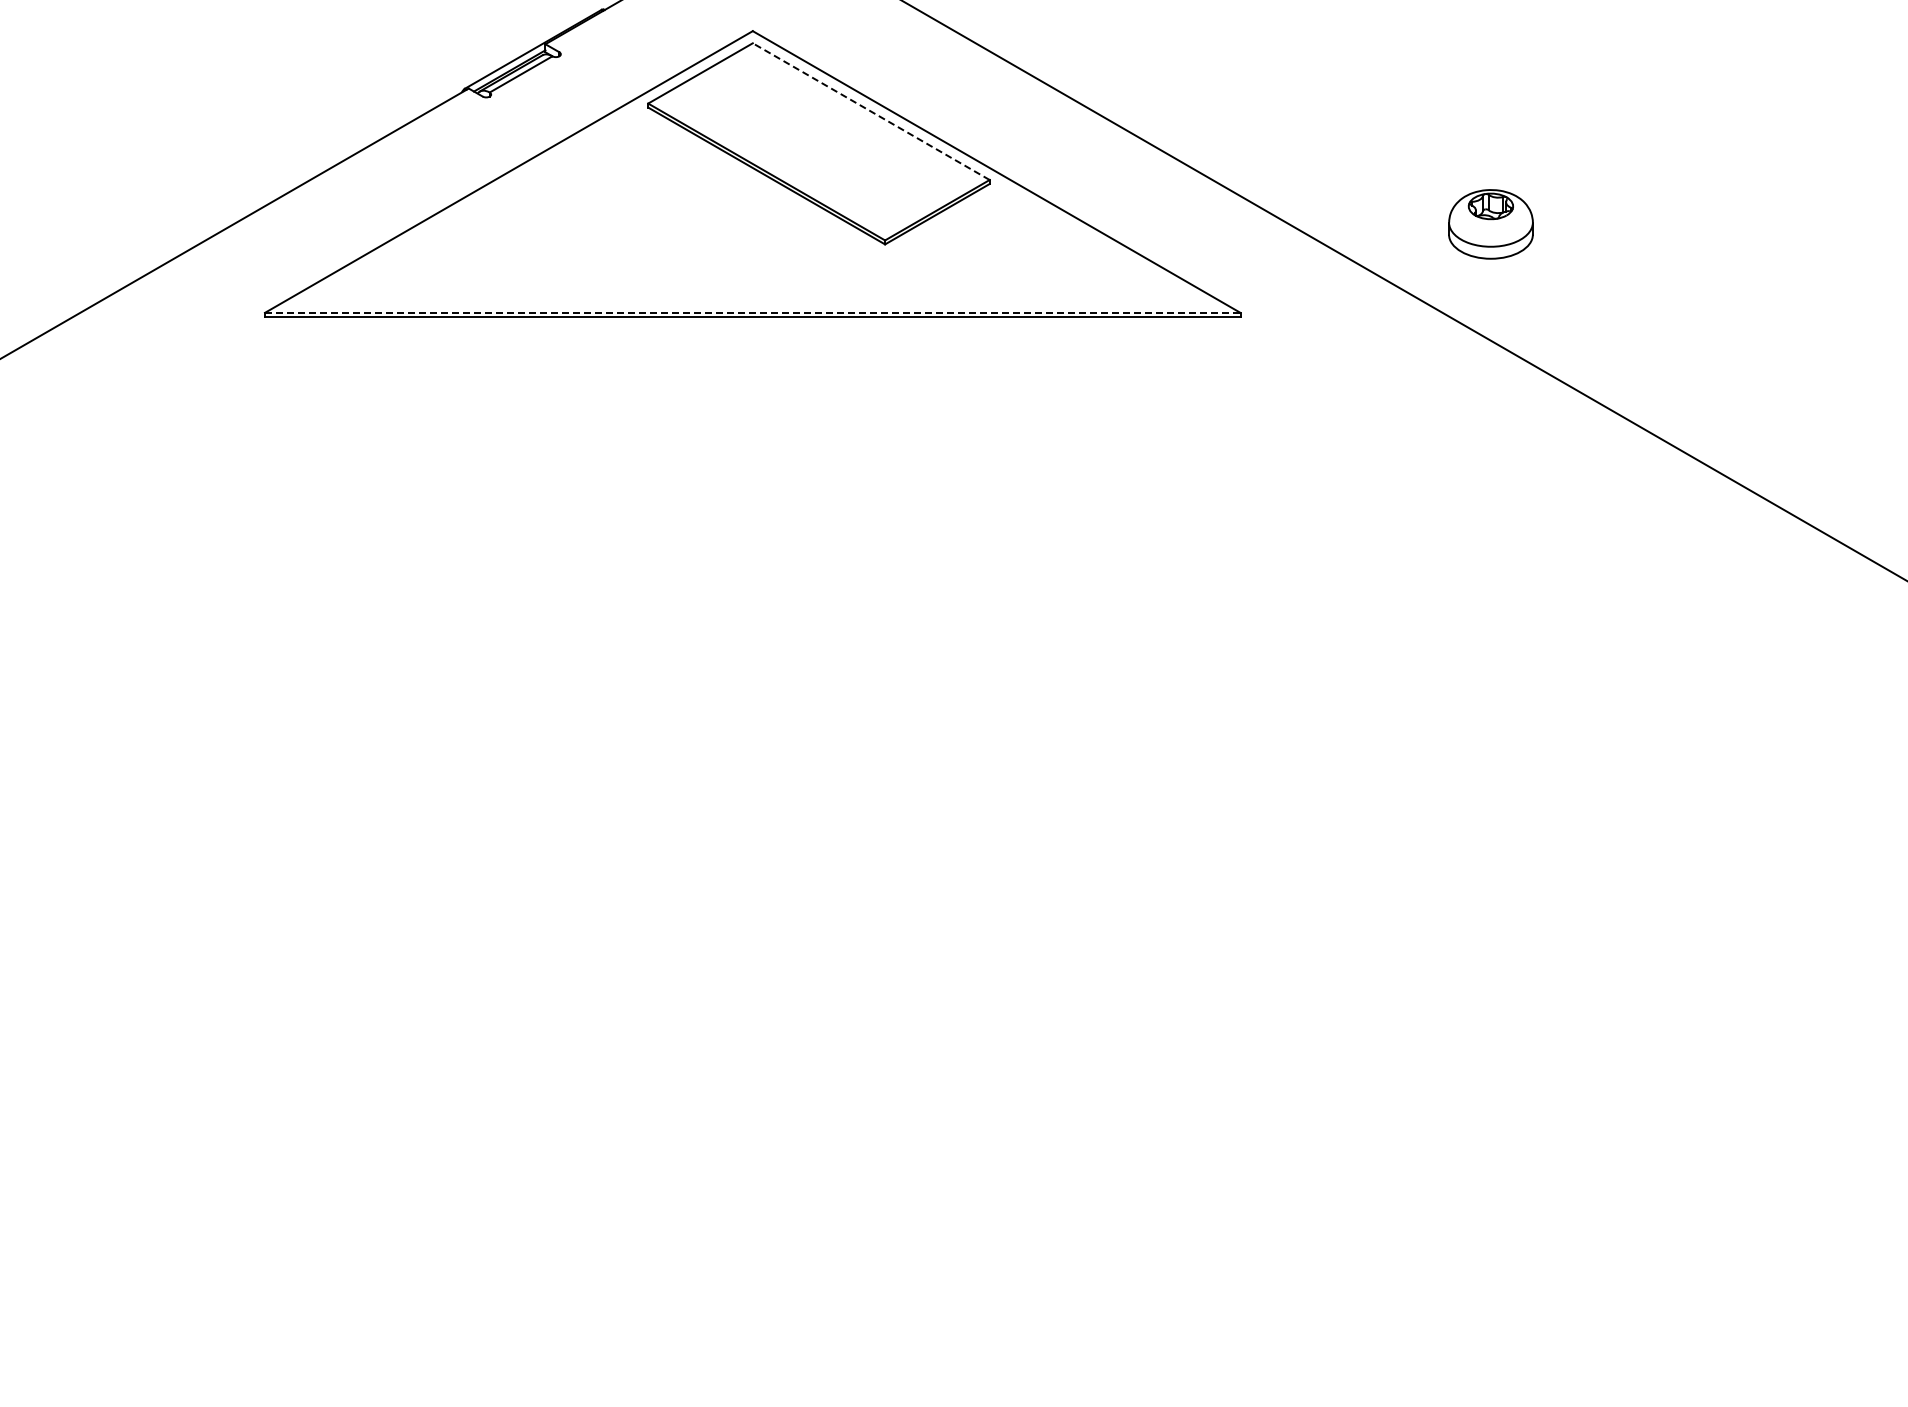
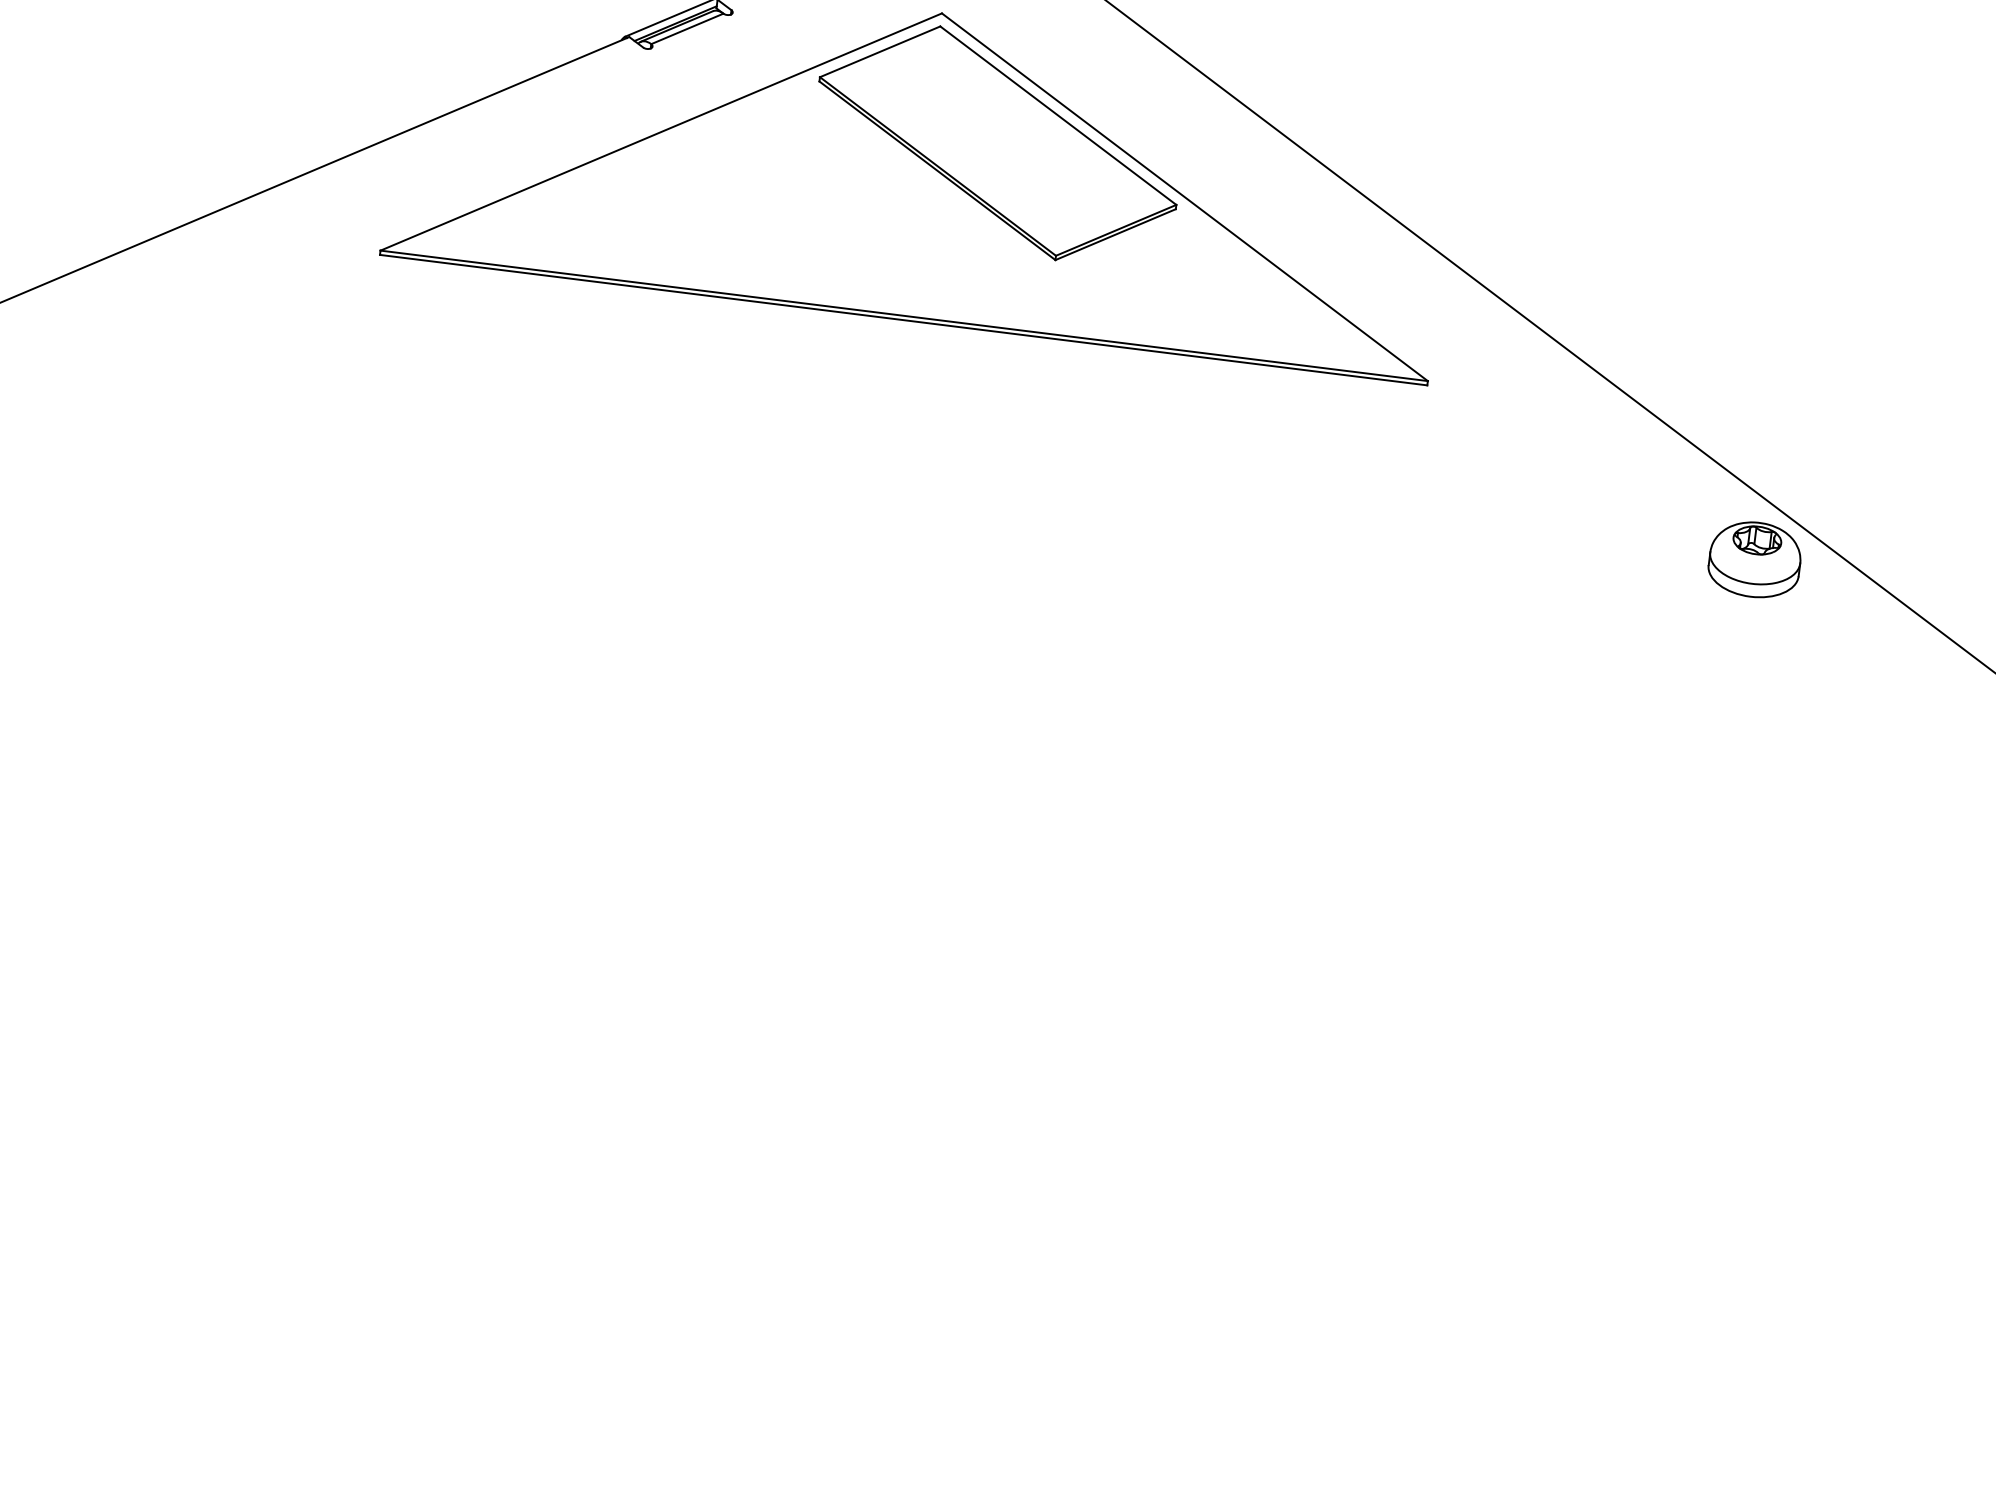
line: (871, 111) -> (1058, 115), dashed -> solid
part: (1490, 224) -> (1754, 559), moved
line: (752, 312) -> (903, 315), dashed -> solid

